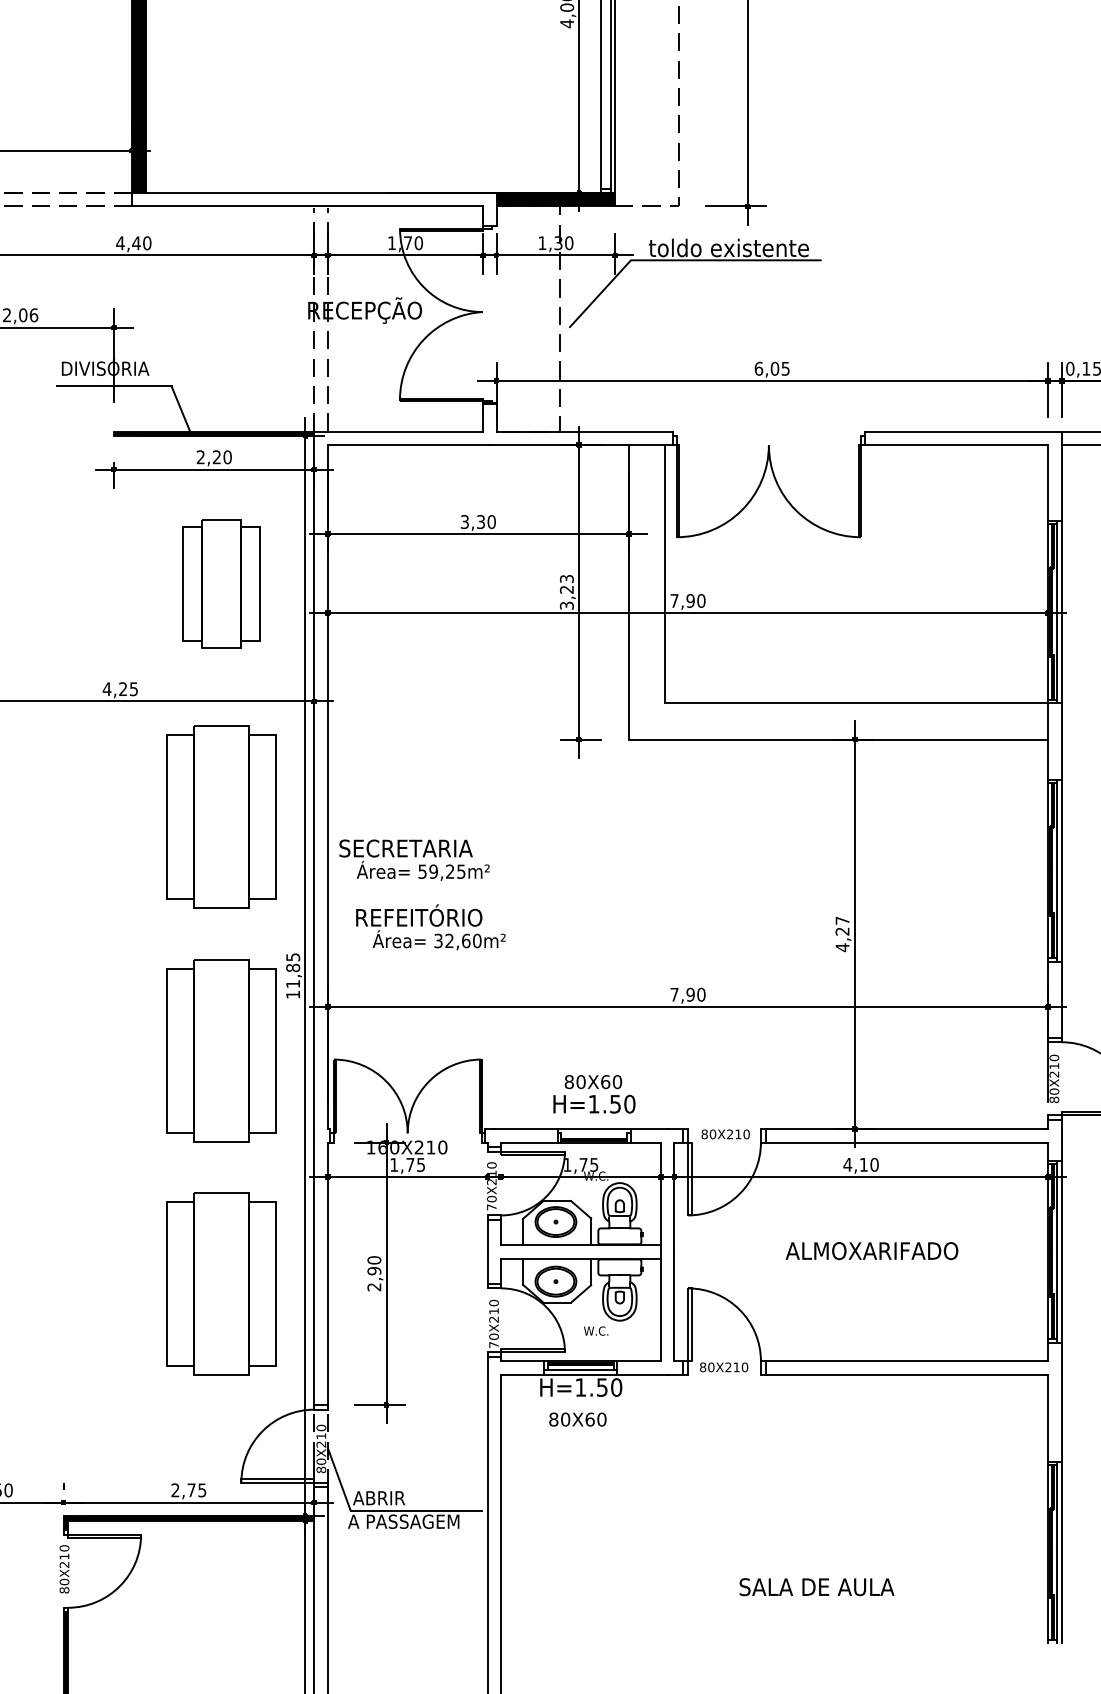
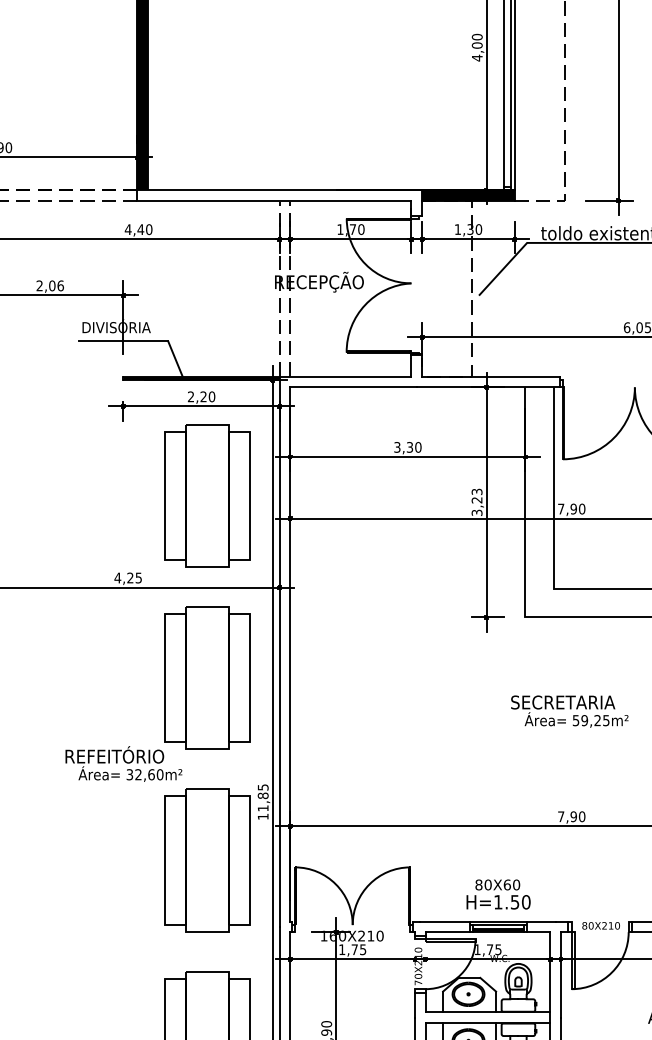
part: (221, 583) -> (207, 495), size x1.43
text: (414, 859) -> (569, 711), moved
text: (430, 927) -> (123, 764), moved
line: (593, 1133) -> (497, 925), added

